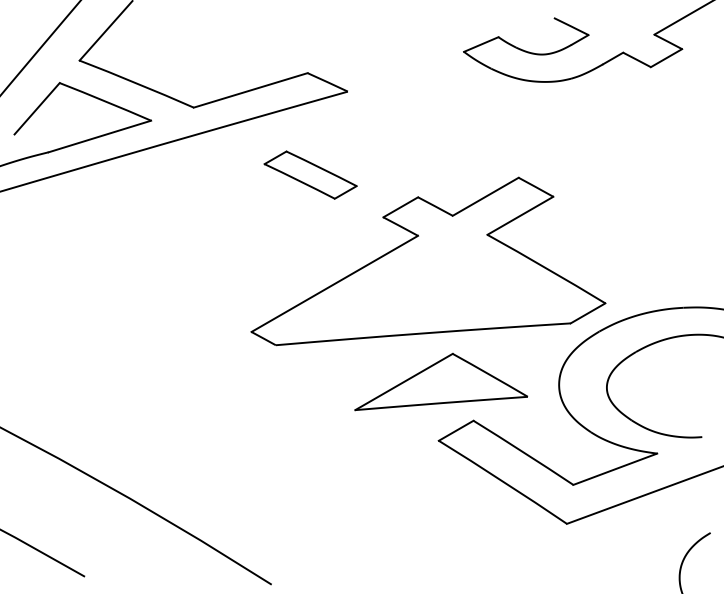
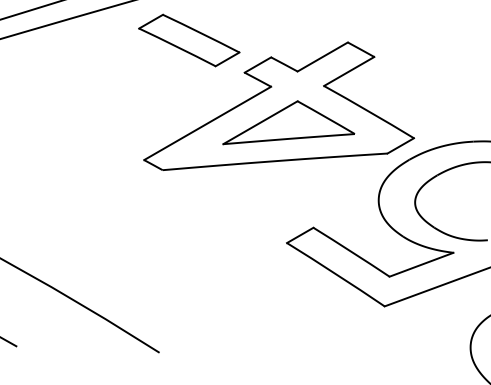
part: (310, 174) -> (189, 40), size x1.43
part: (441, 381) -> (289, 122), moved

